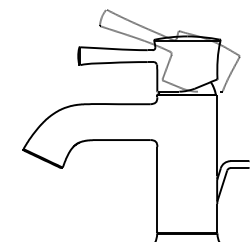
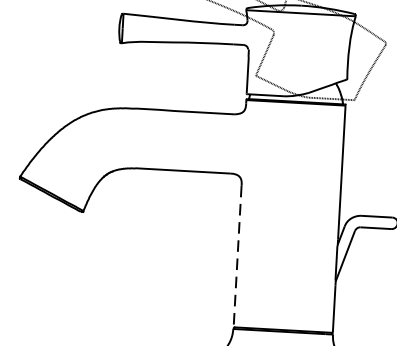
line: (157, 189) -> (237, 255), solid -> dashed

